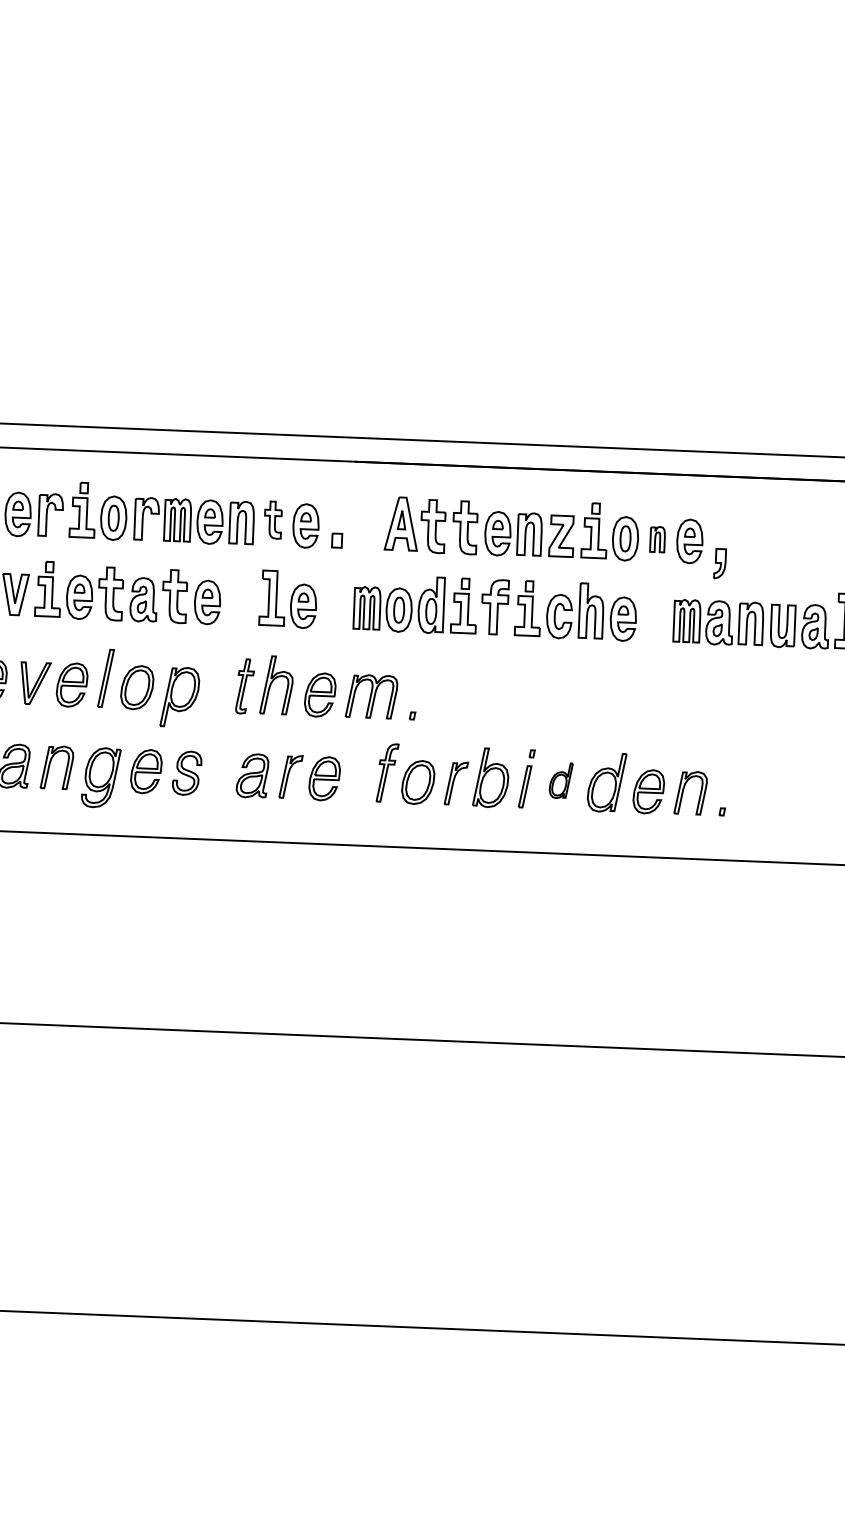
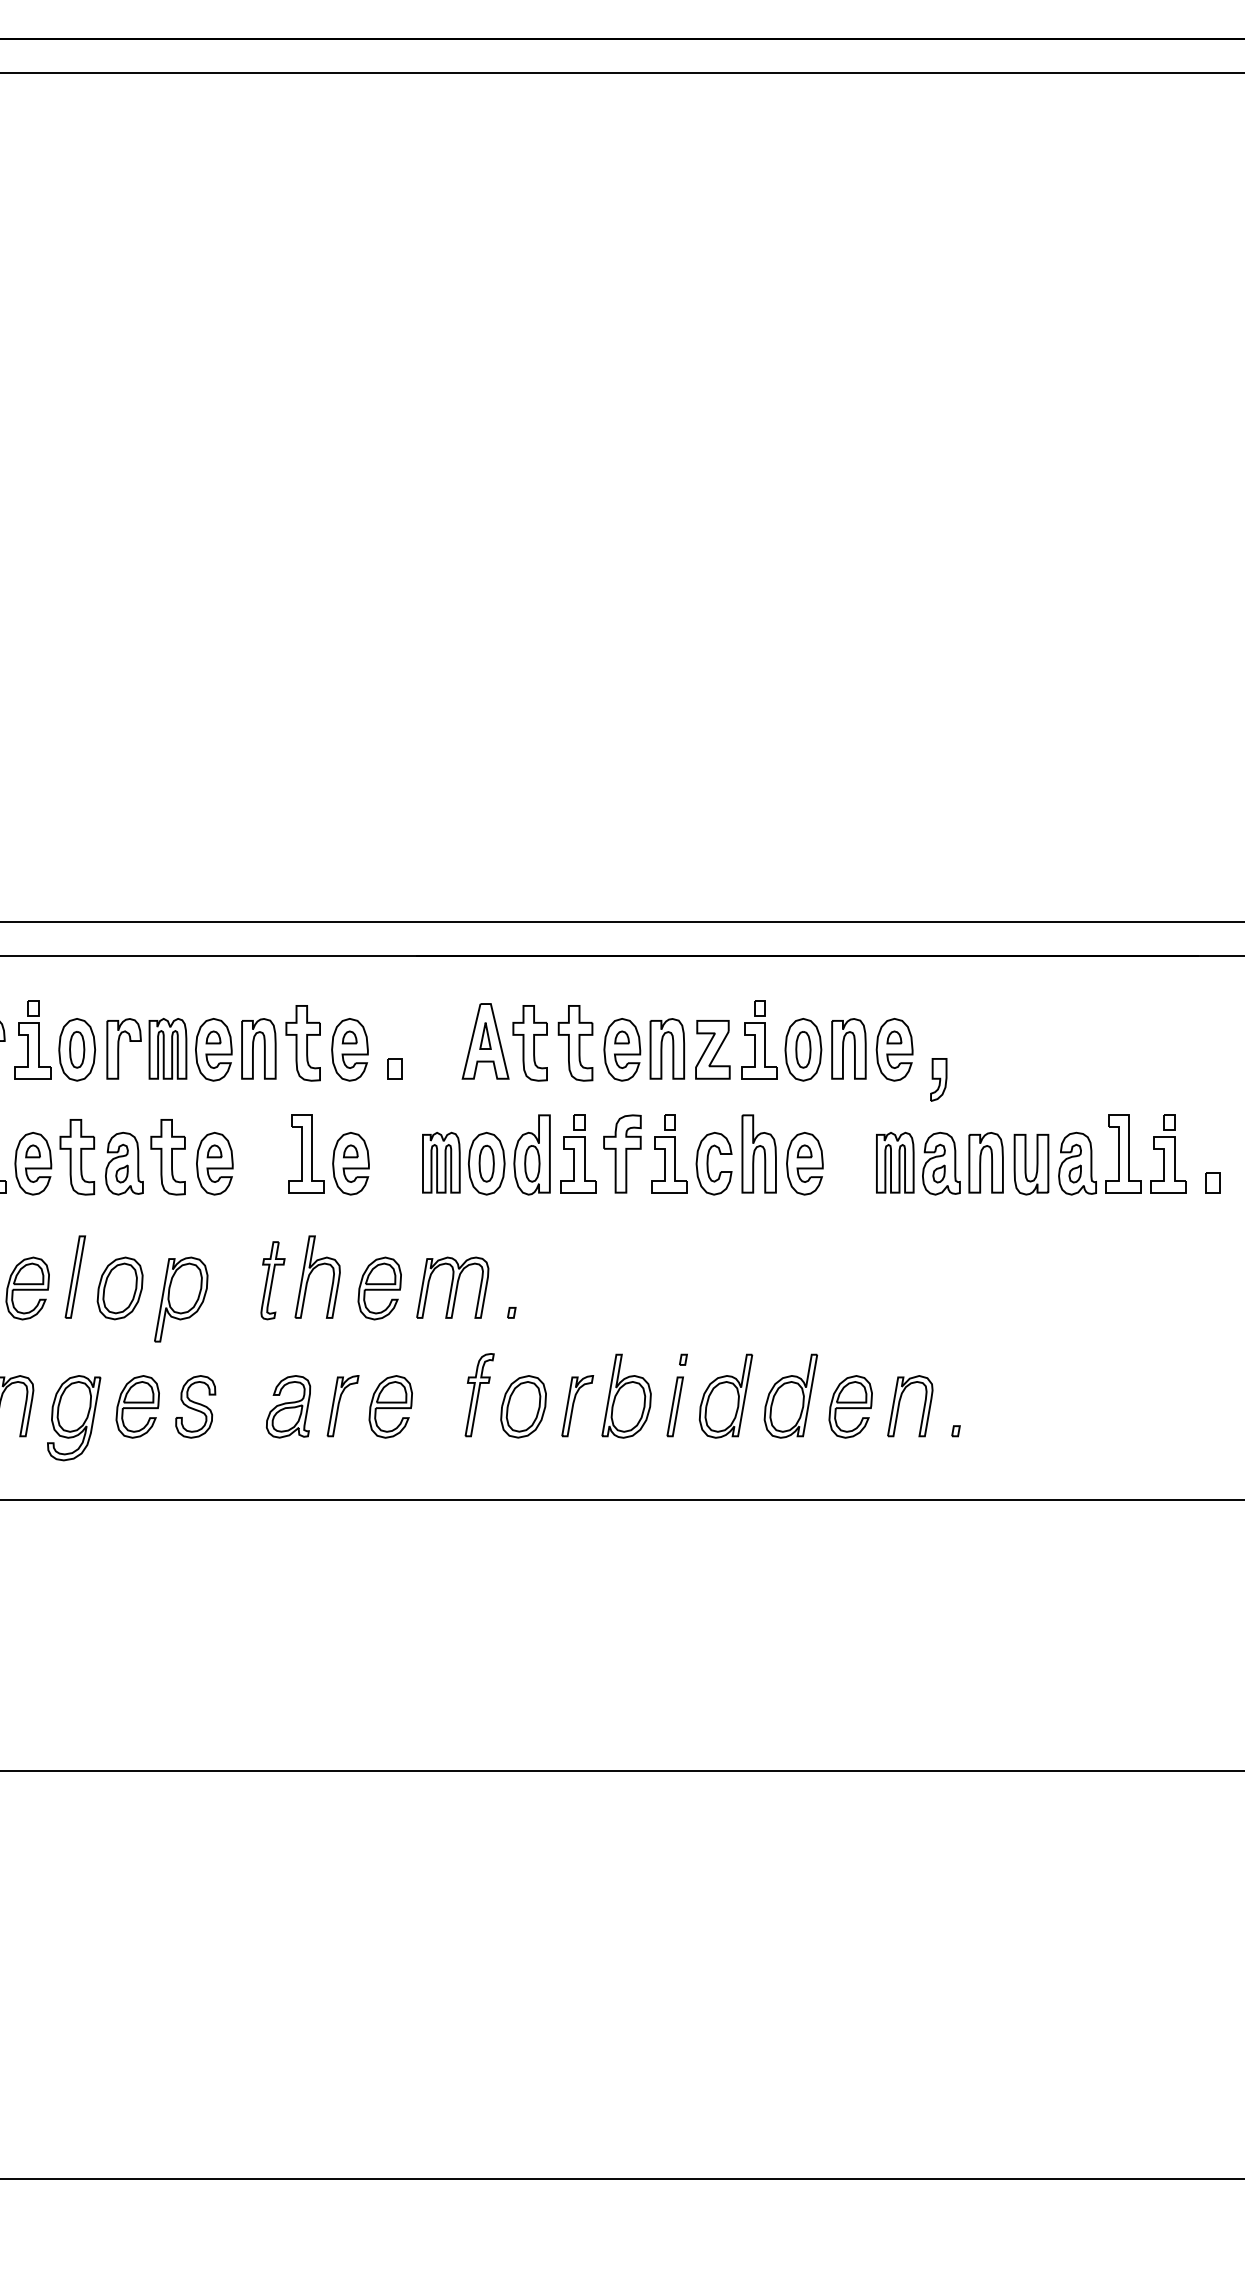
part: (272, 520) -> (302, 1043), size x1.43
part: (657, 539) -> (848, 1048), size x1.67
part: (560, 780) -> (725, 1395), size x1.67

